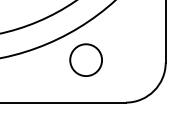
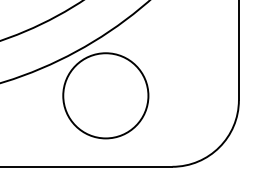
circle: (86, 60) -> (106, 96), size x1.6

